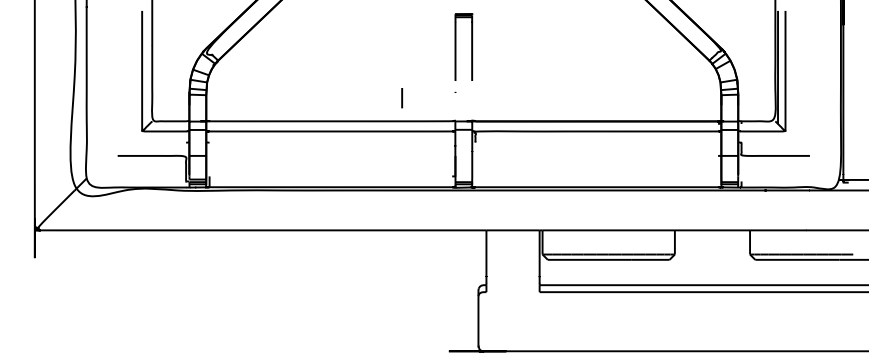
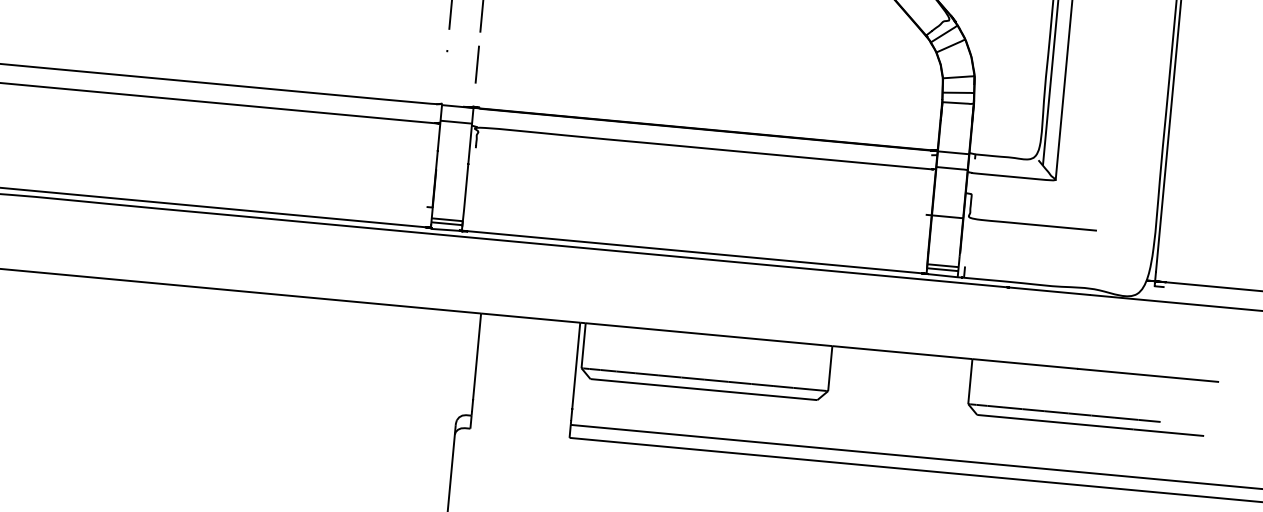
line: (402, 98) -> (477, 65), moved

